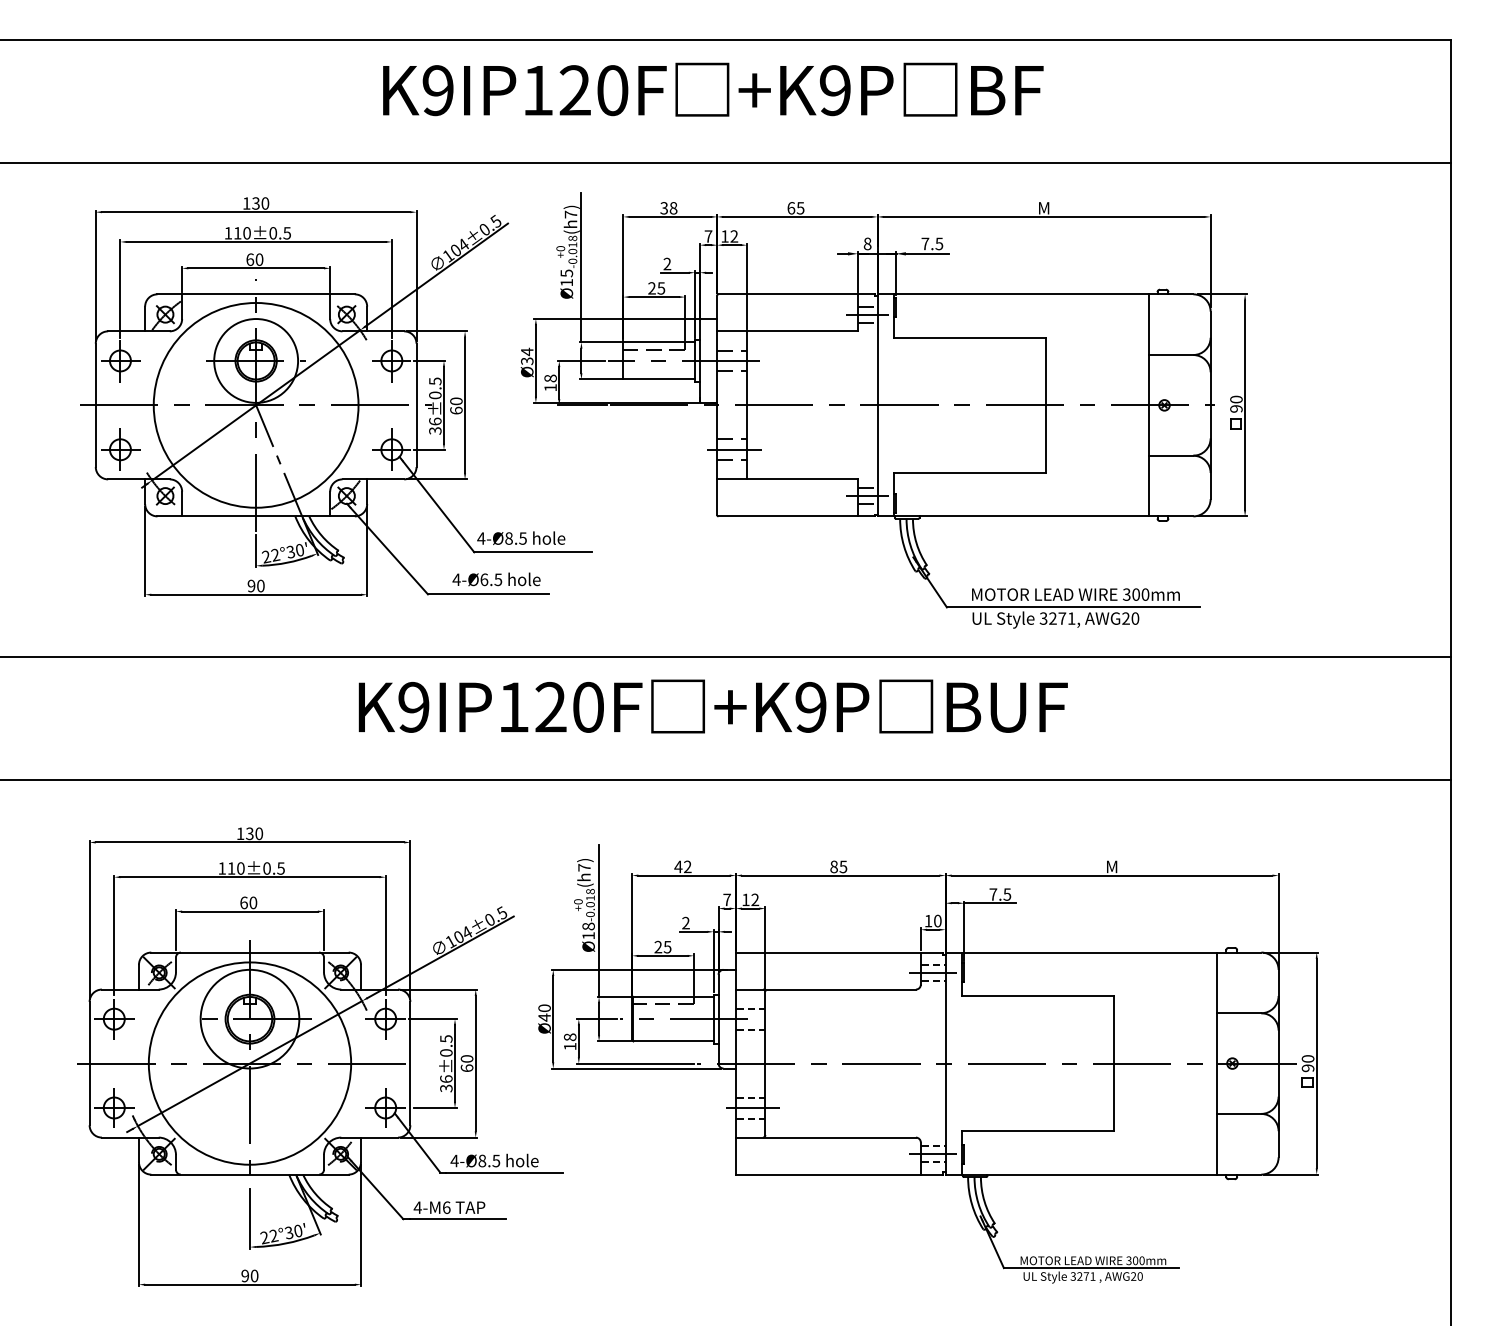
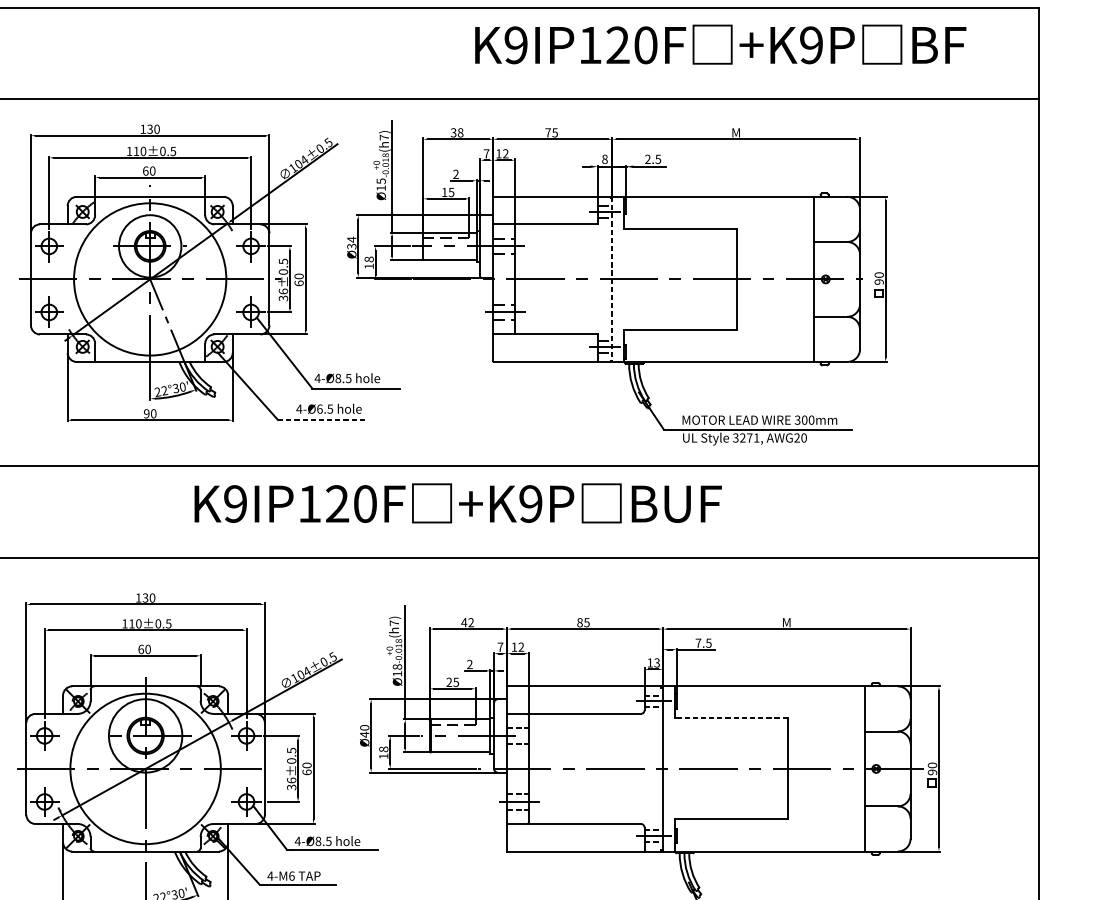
text: (713, 89) -> (720, 44), moved
text: (791, 208) -> (548, 133), 65 -> 75
text: (925, 243) -> (648, 159), 7.5 -> 2.5
text: (651, 288) -> (444, 192), 25 -> 15
line: (877, 405) -> (612, 279), solid -> dashed
line: (488, 594) -> (323, 420), solid -> dashed
text: (712, 706) -> (457, 503), moved
text: (937, 920) -> (656, 662), 10 -> 13
line: (1037, 995) -> (731, 718), solid -> dashed

